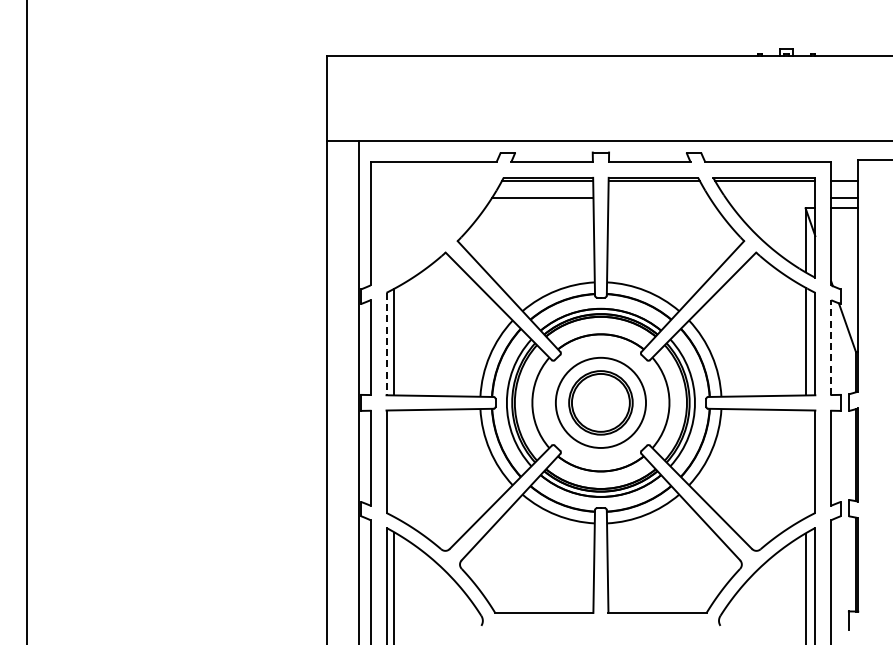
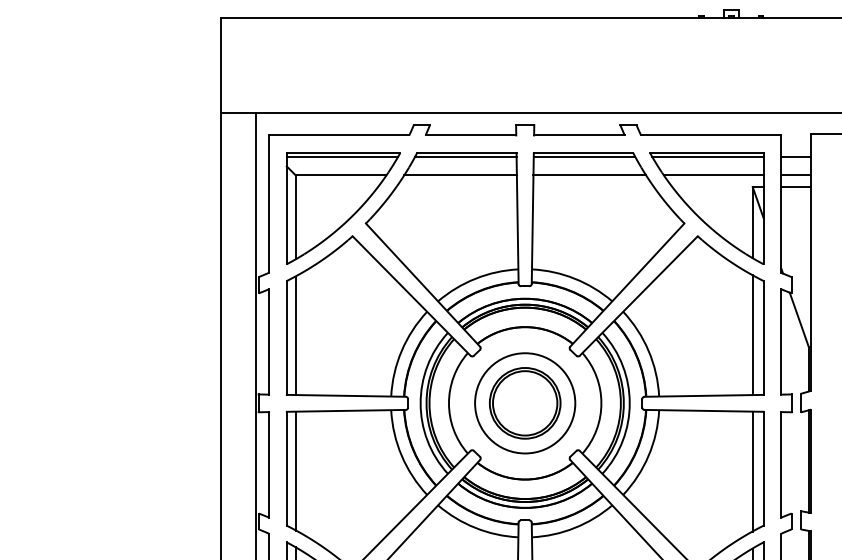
line: (658, 197) -> (589, 175), added
line: (770, 197) -> (713, 175), added
part: (437, 227) -> (343, 208), added
line: (386, 344) -> (286, 338), dashed -> solid
line: (831, 347) -> (781, 341), dashed -> solid
line: (394, 463) -> (295, 470), added
line: (805, 464) -> (752, 471), added

